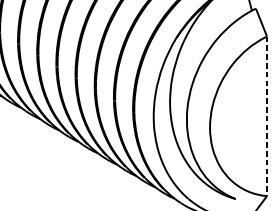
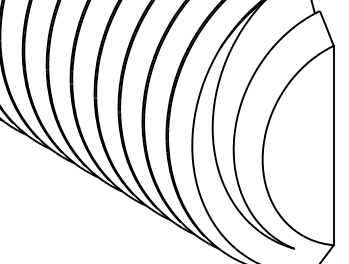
line: (266, 116) -> (333, 145), dashed -> solid

